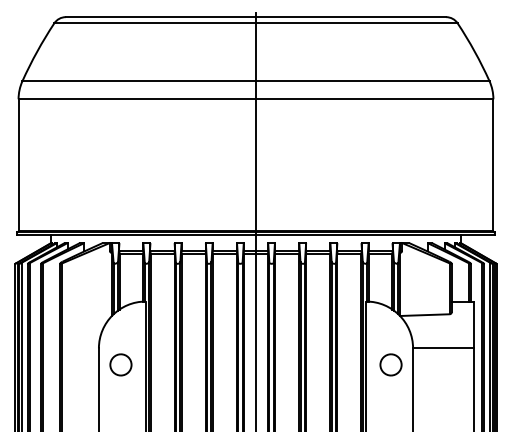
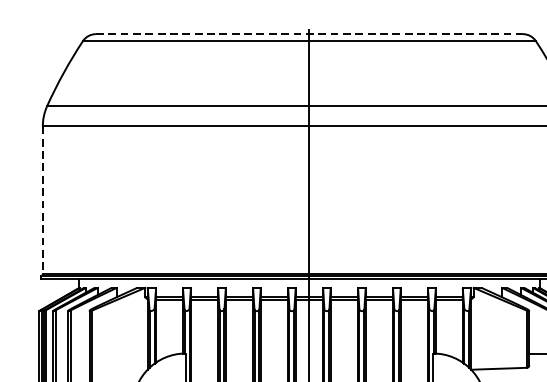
line: (256, 17) -> (309, 34), solid -> dashed
line: (18, 165) -> (42, 200), solid -> dashed

